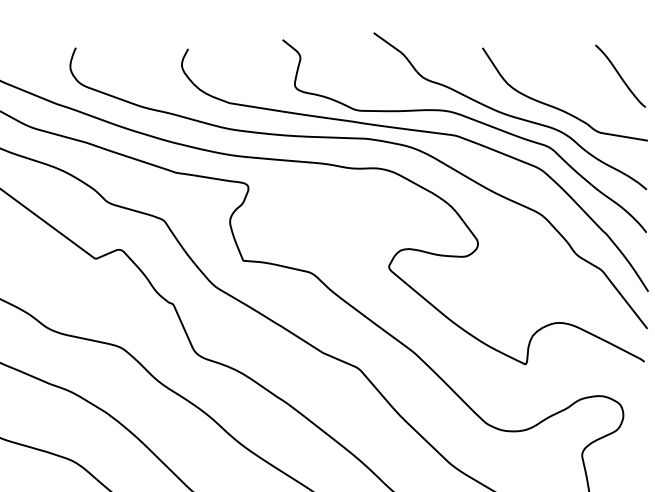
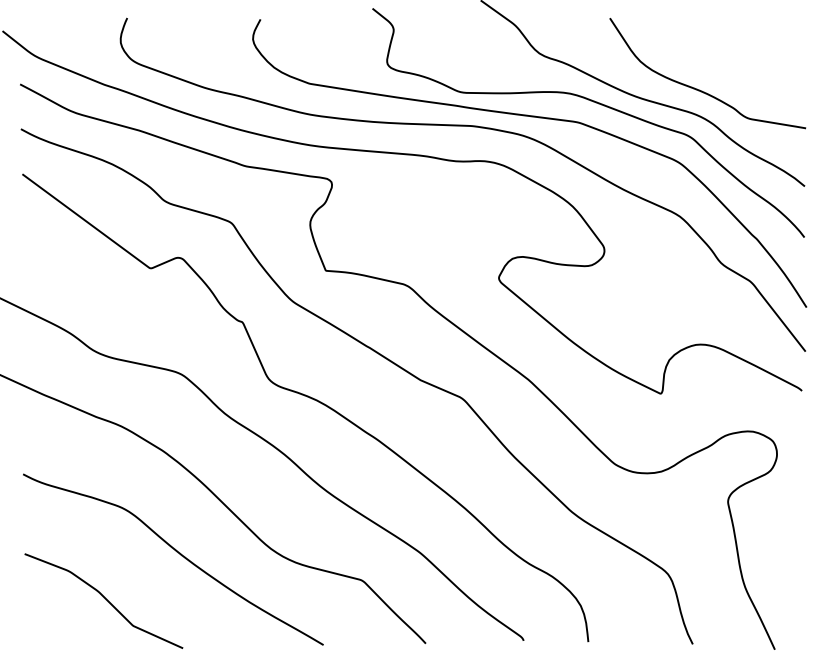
curve: (620, 75) -> (773, 51), removed

